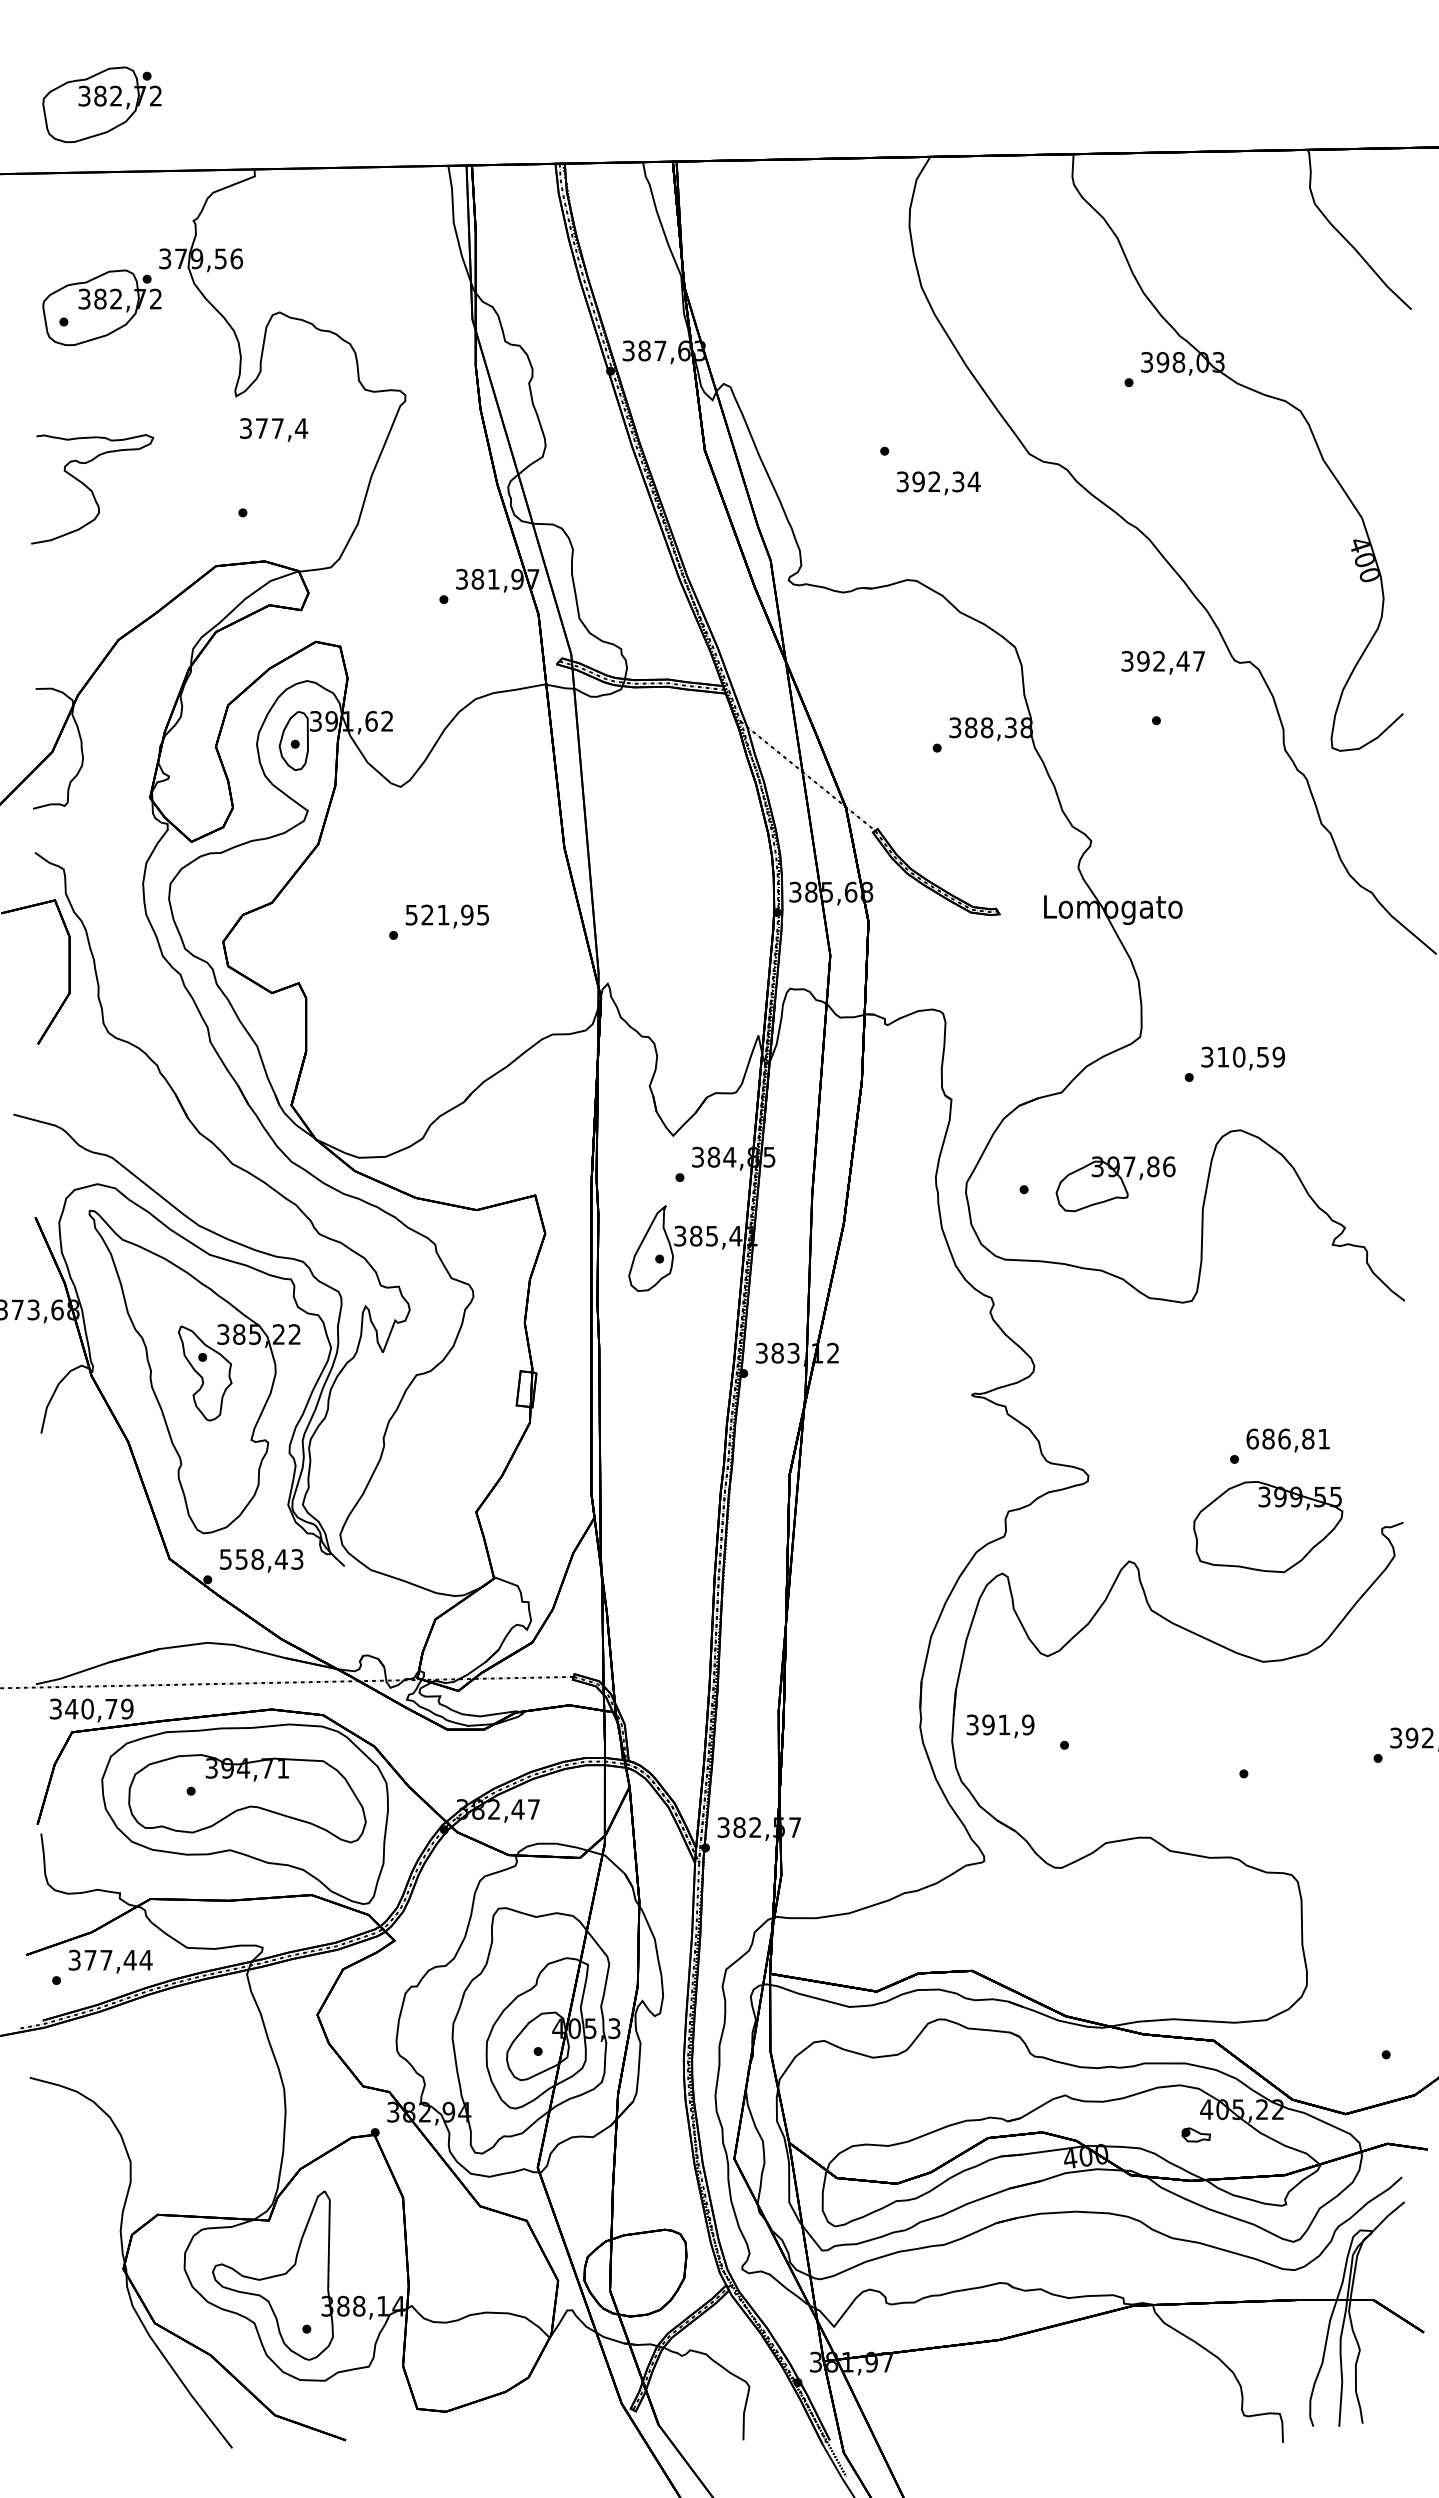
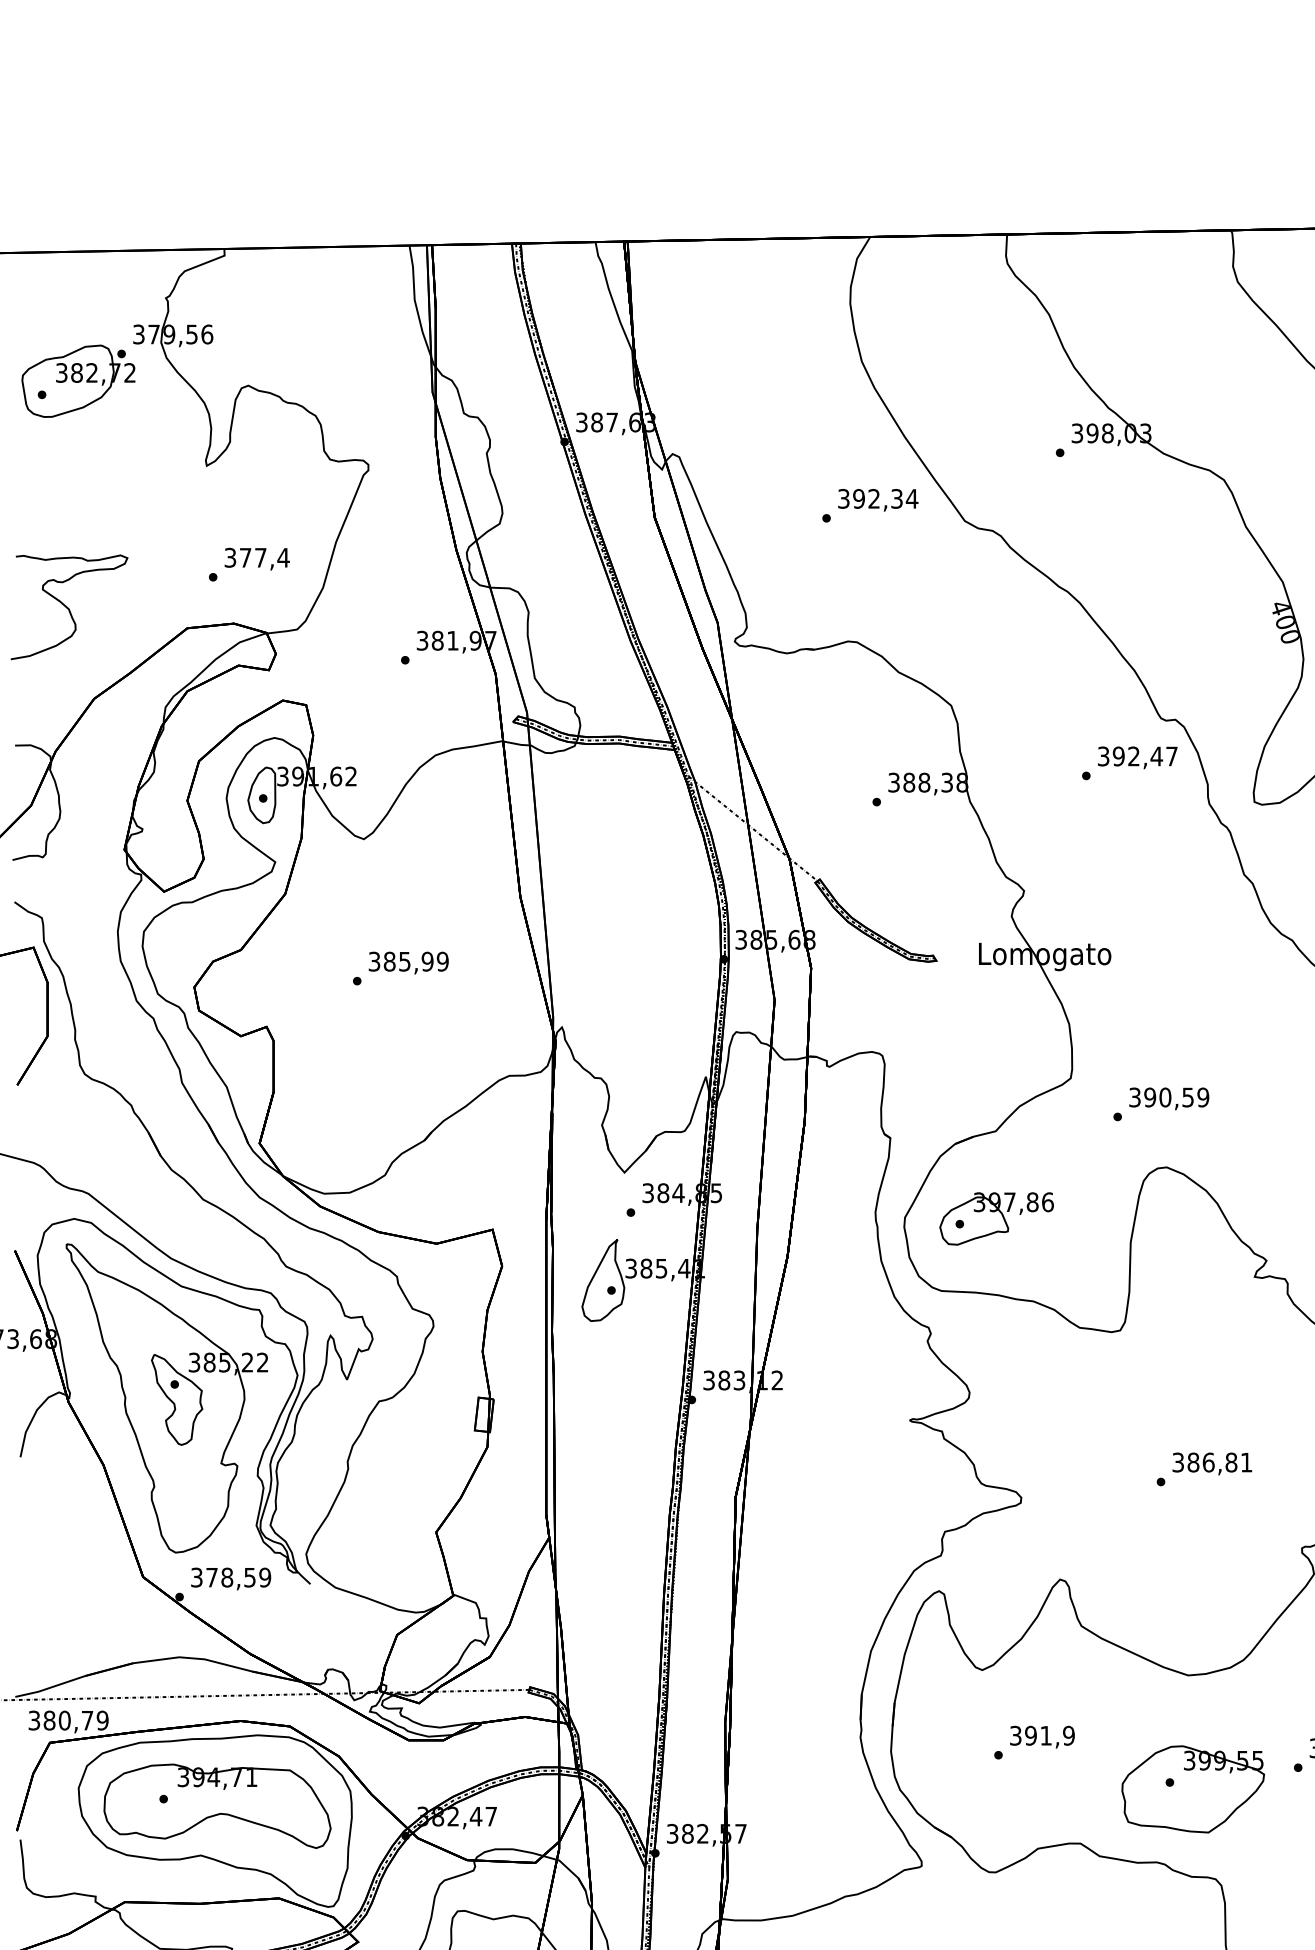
part: (101, 104) -> (78, 186), removed
text: (274, 429) -> (257, 558), moved
text: (938, 483) -> (878, 500), moved
curve: (91, 489) -> (68, 607), moved
text: (1162, 662) -> (1137, 757), moved
text: (447, 914) -> (408, 961), 521,95 -> 385,99
text: (1223, 1056) -> (1150, 1096), 310,59 -> 390,59
part: (1115, 1184) -> (996, 1219), moved
text: (1252, 1438) -> (1178, 1461), 686,81 -> 386,81
part: (1268, 1527) -> (1193, 1789), moved
text: (261, 1559) -> (230, 1577), 558,43 -> 378,59
text: (71, 1708) -> (49, 1720), 340,79 -> 380,79
text: (1000, 1726) -> (1042, 1737), moved

